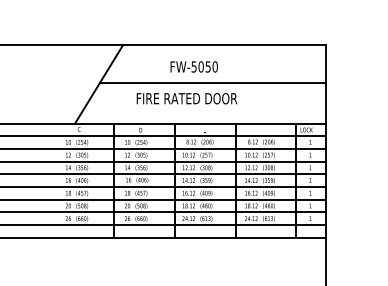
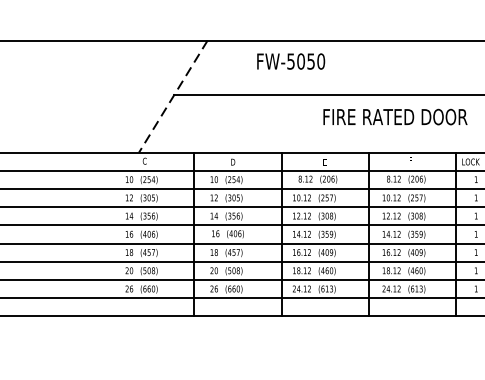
text: (193, 66) -> (290, 60), moved
line: (99, 84) -> (173, 96), solid -> dashed
text: (186, 98) -> (394, 116), moved

